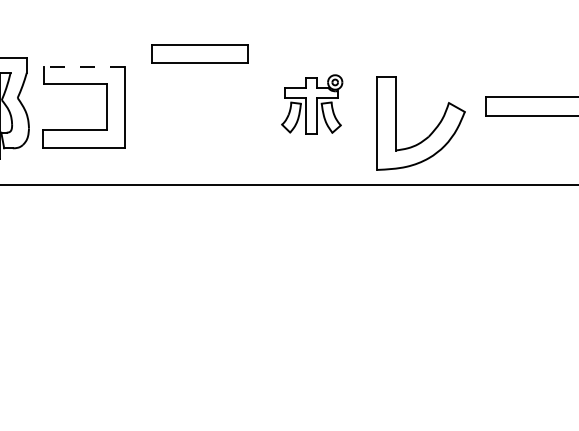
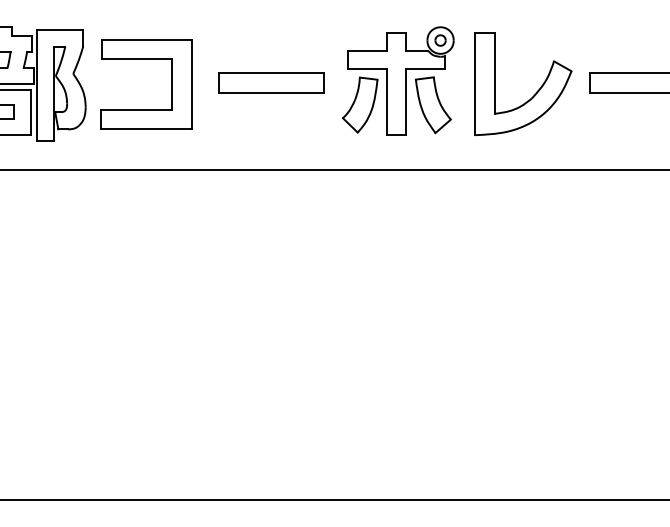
part: (200, 53) -> (271, 82), moved
line: (84, 67) -> (147, 40), dashed -> solid
part: (311, 104) -> (397, 80), size x1.67
part: (432, 131) -> (535, 92), moved

